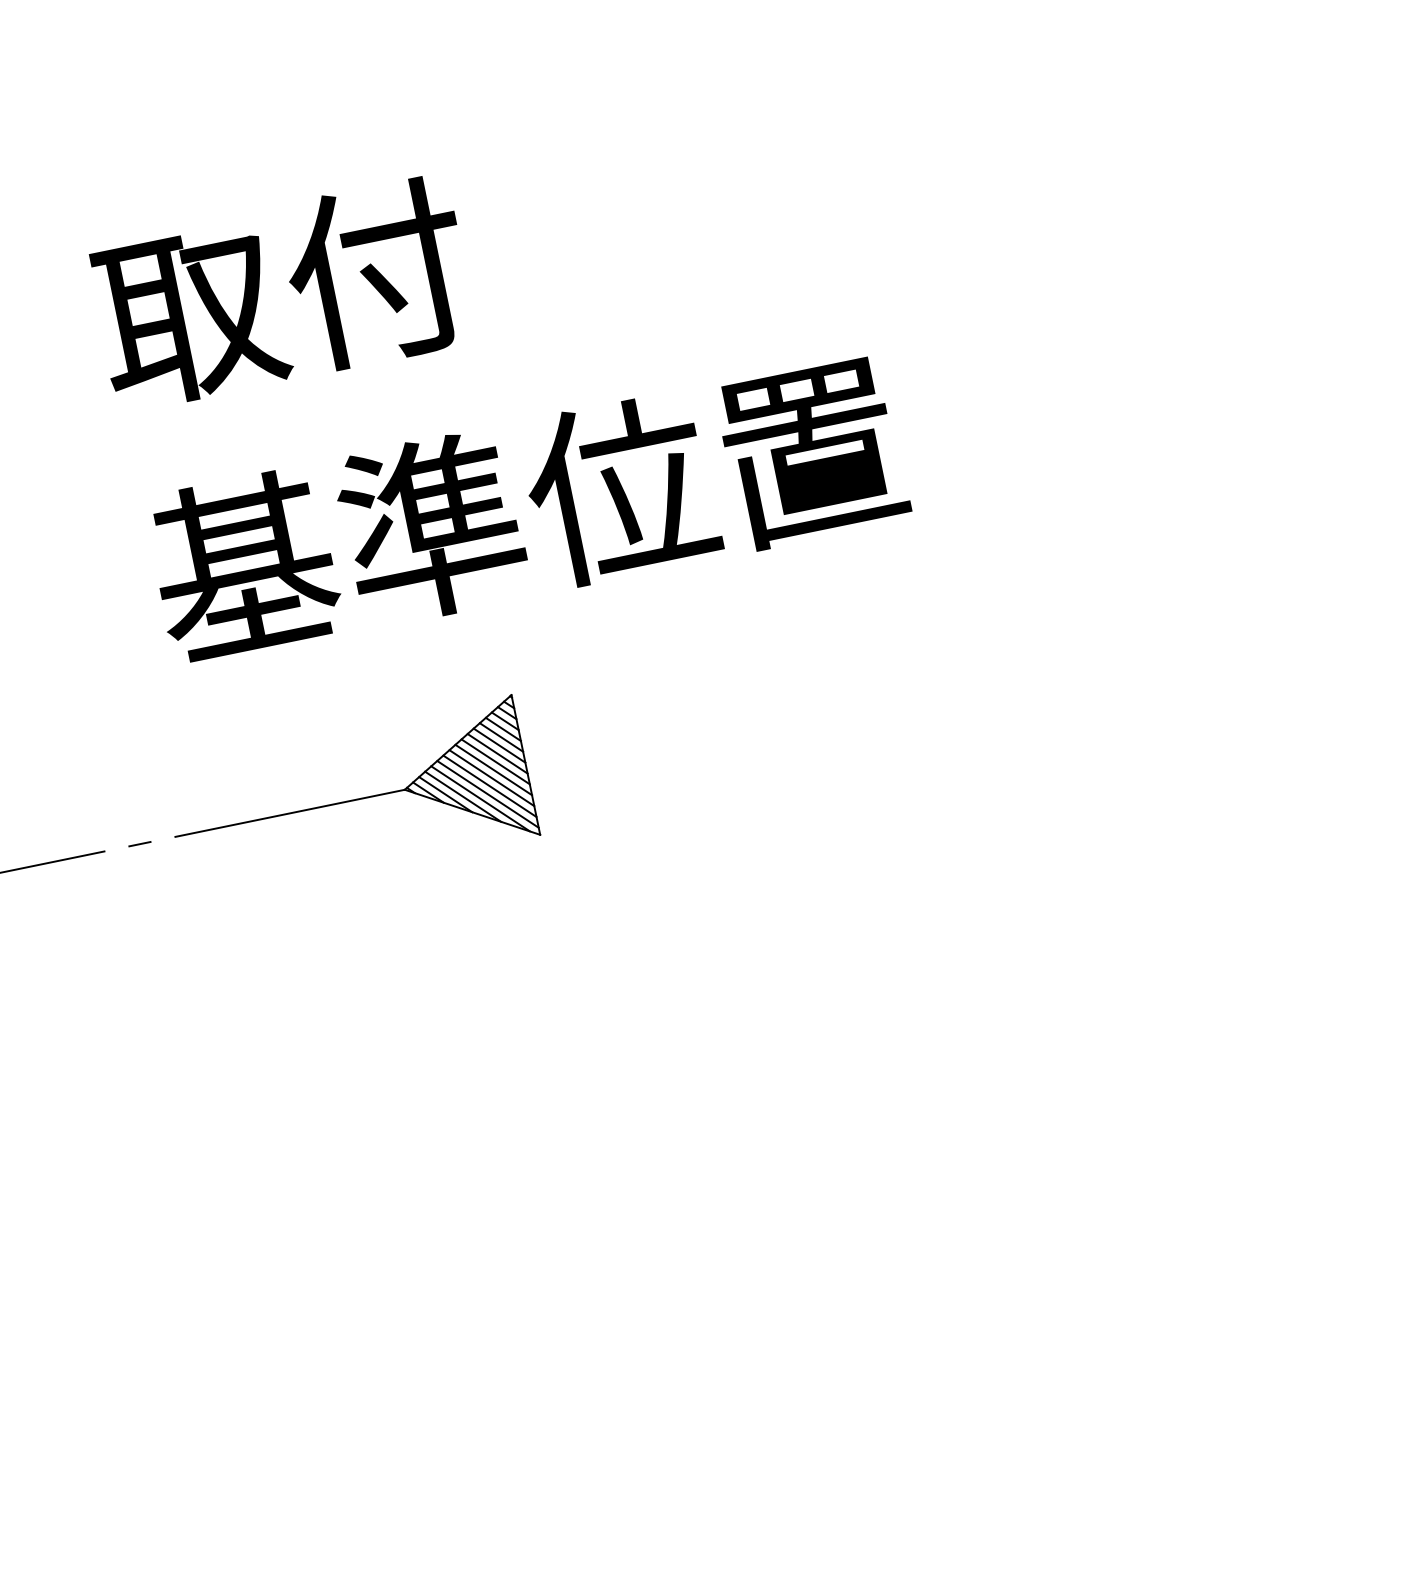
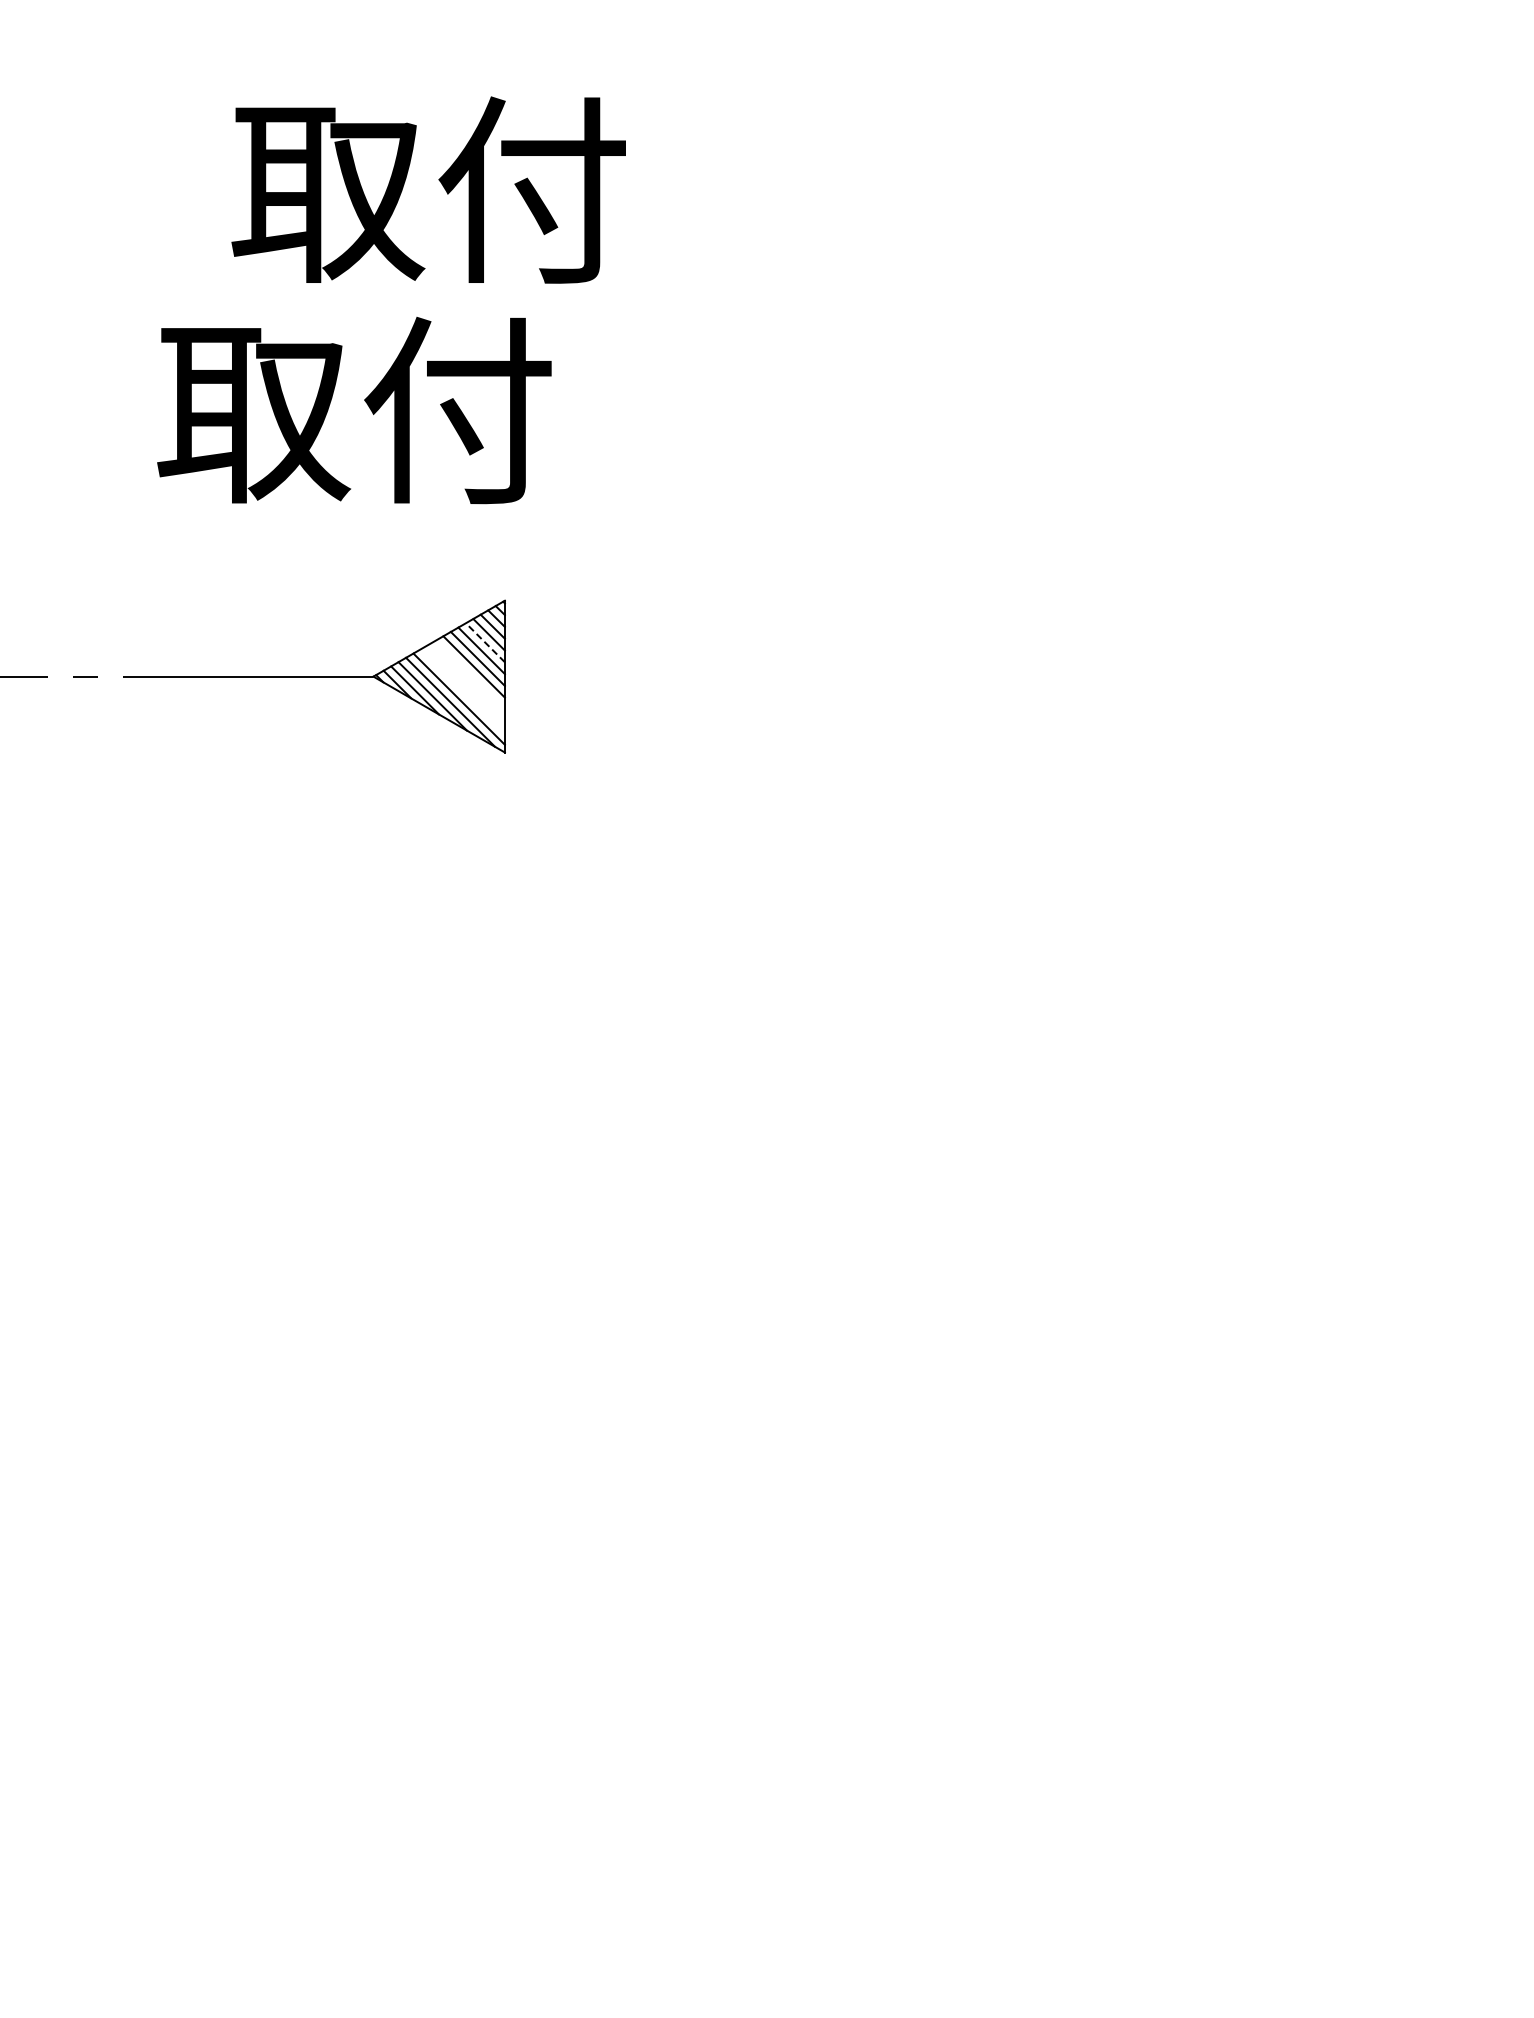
text: (281, 293) -> (428, 189), moved
text: (525, 508) -> (559, 409), 基準位置 -> 取付
line: (501, 737) -> (485, 642), solid -> dashed
line: (492, 769) -> (469, 674), removed
line: (491, 777) -> (466, 682), removed
line: (489, 786) -> (462, 691), removed

